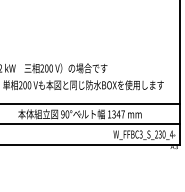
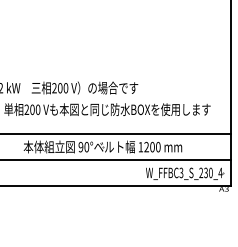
text: (118, 113) -> (152, 146), 1347 -> 1200

